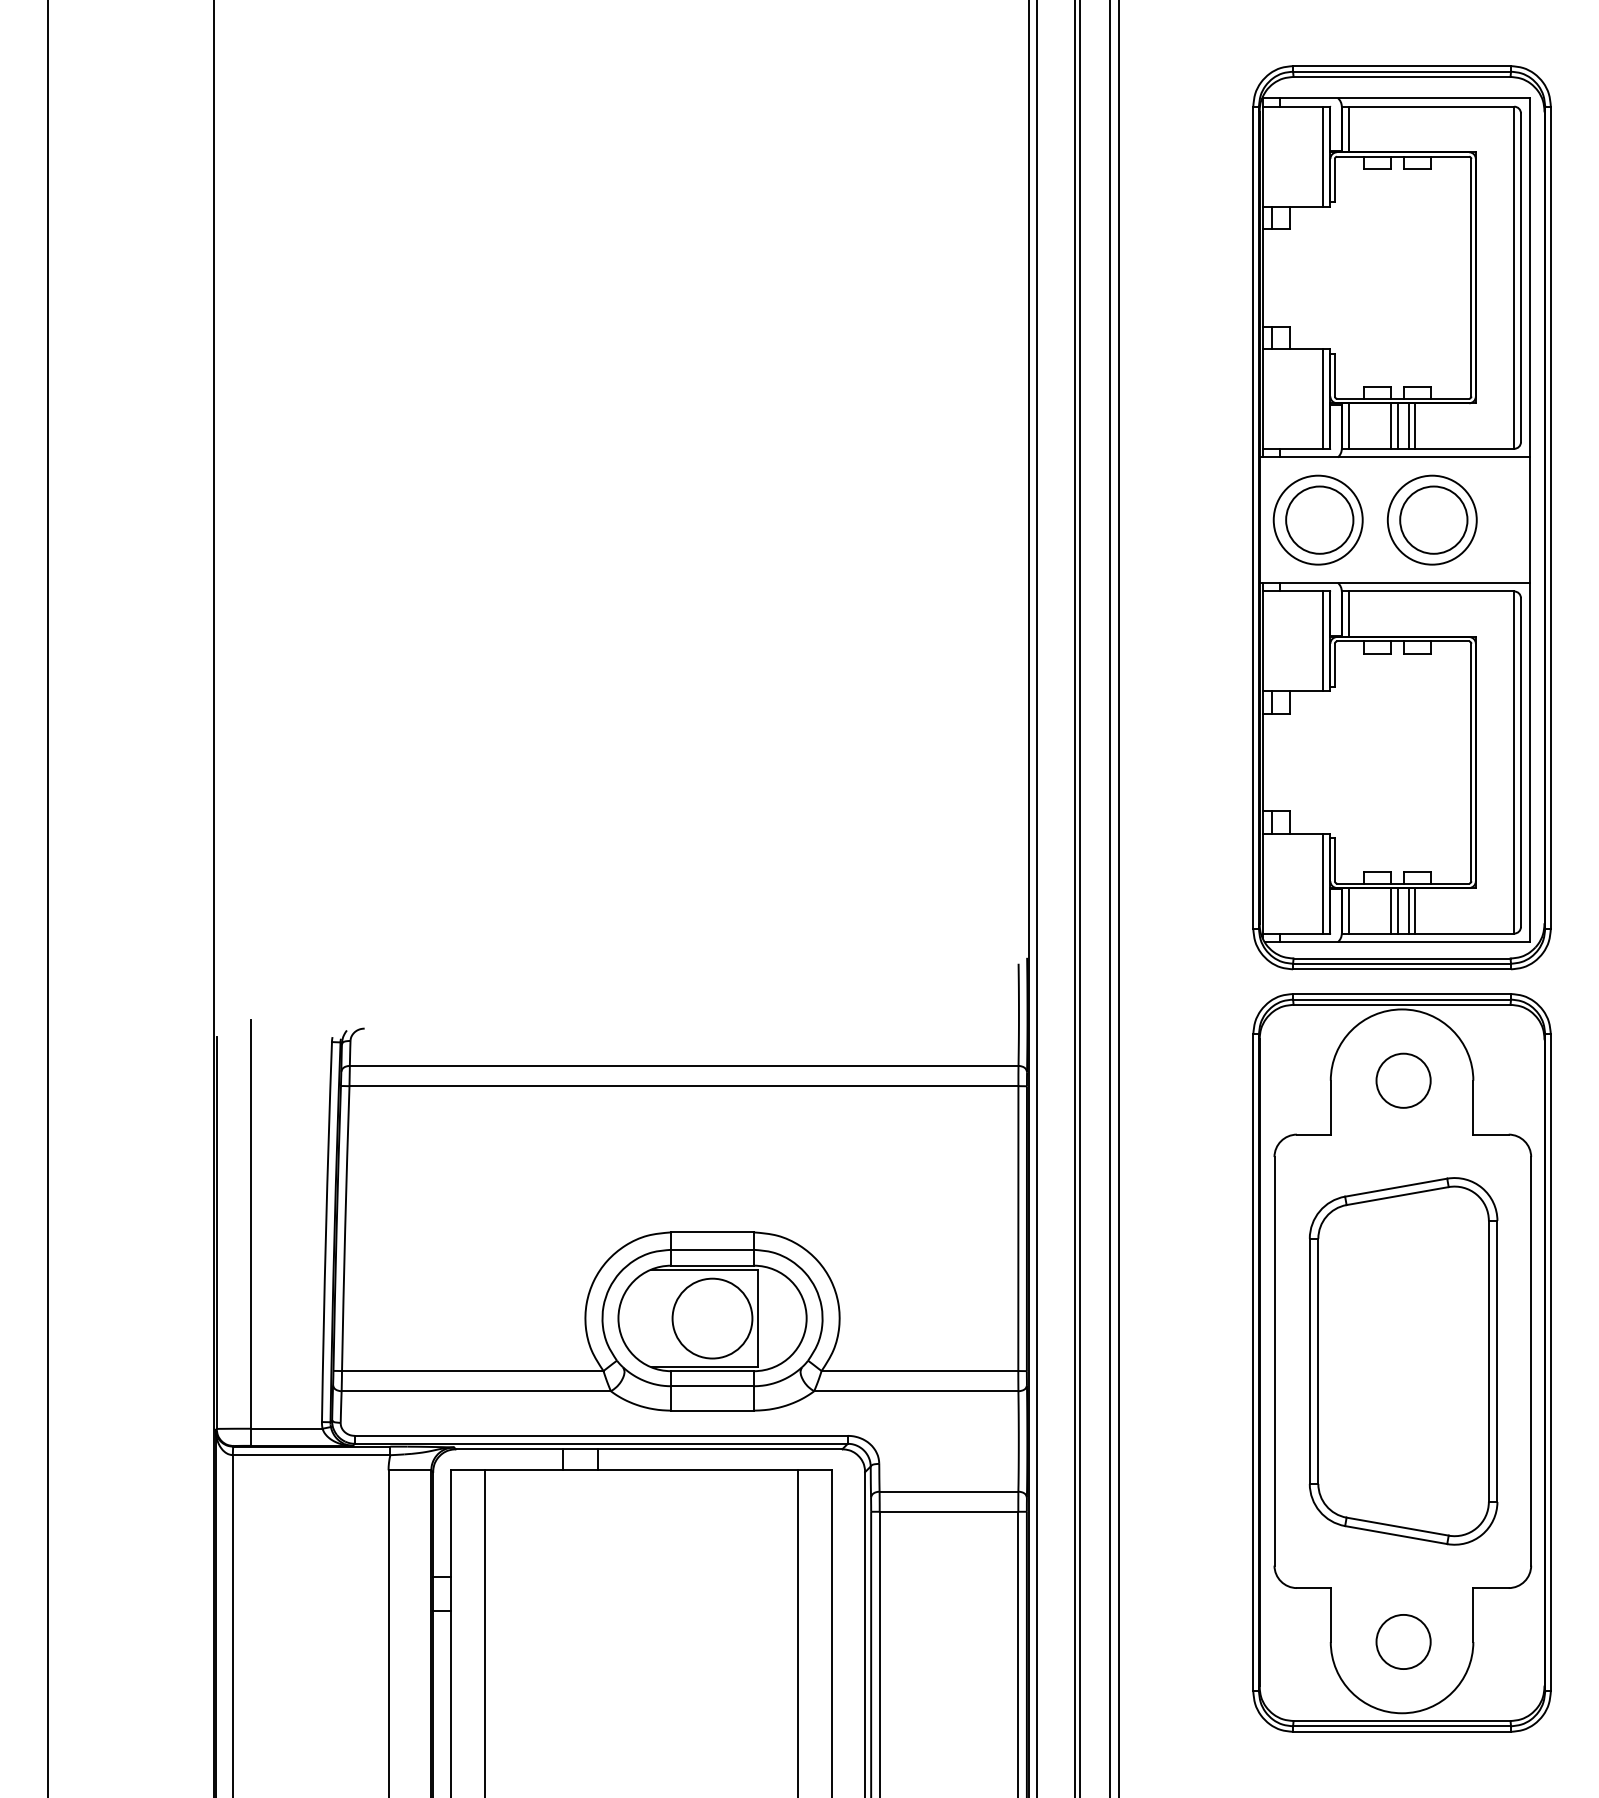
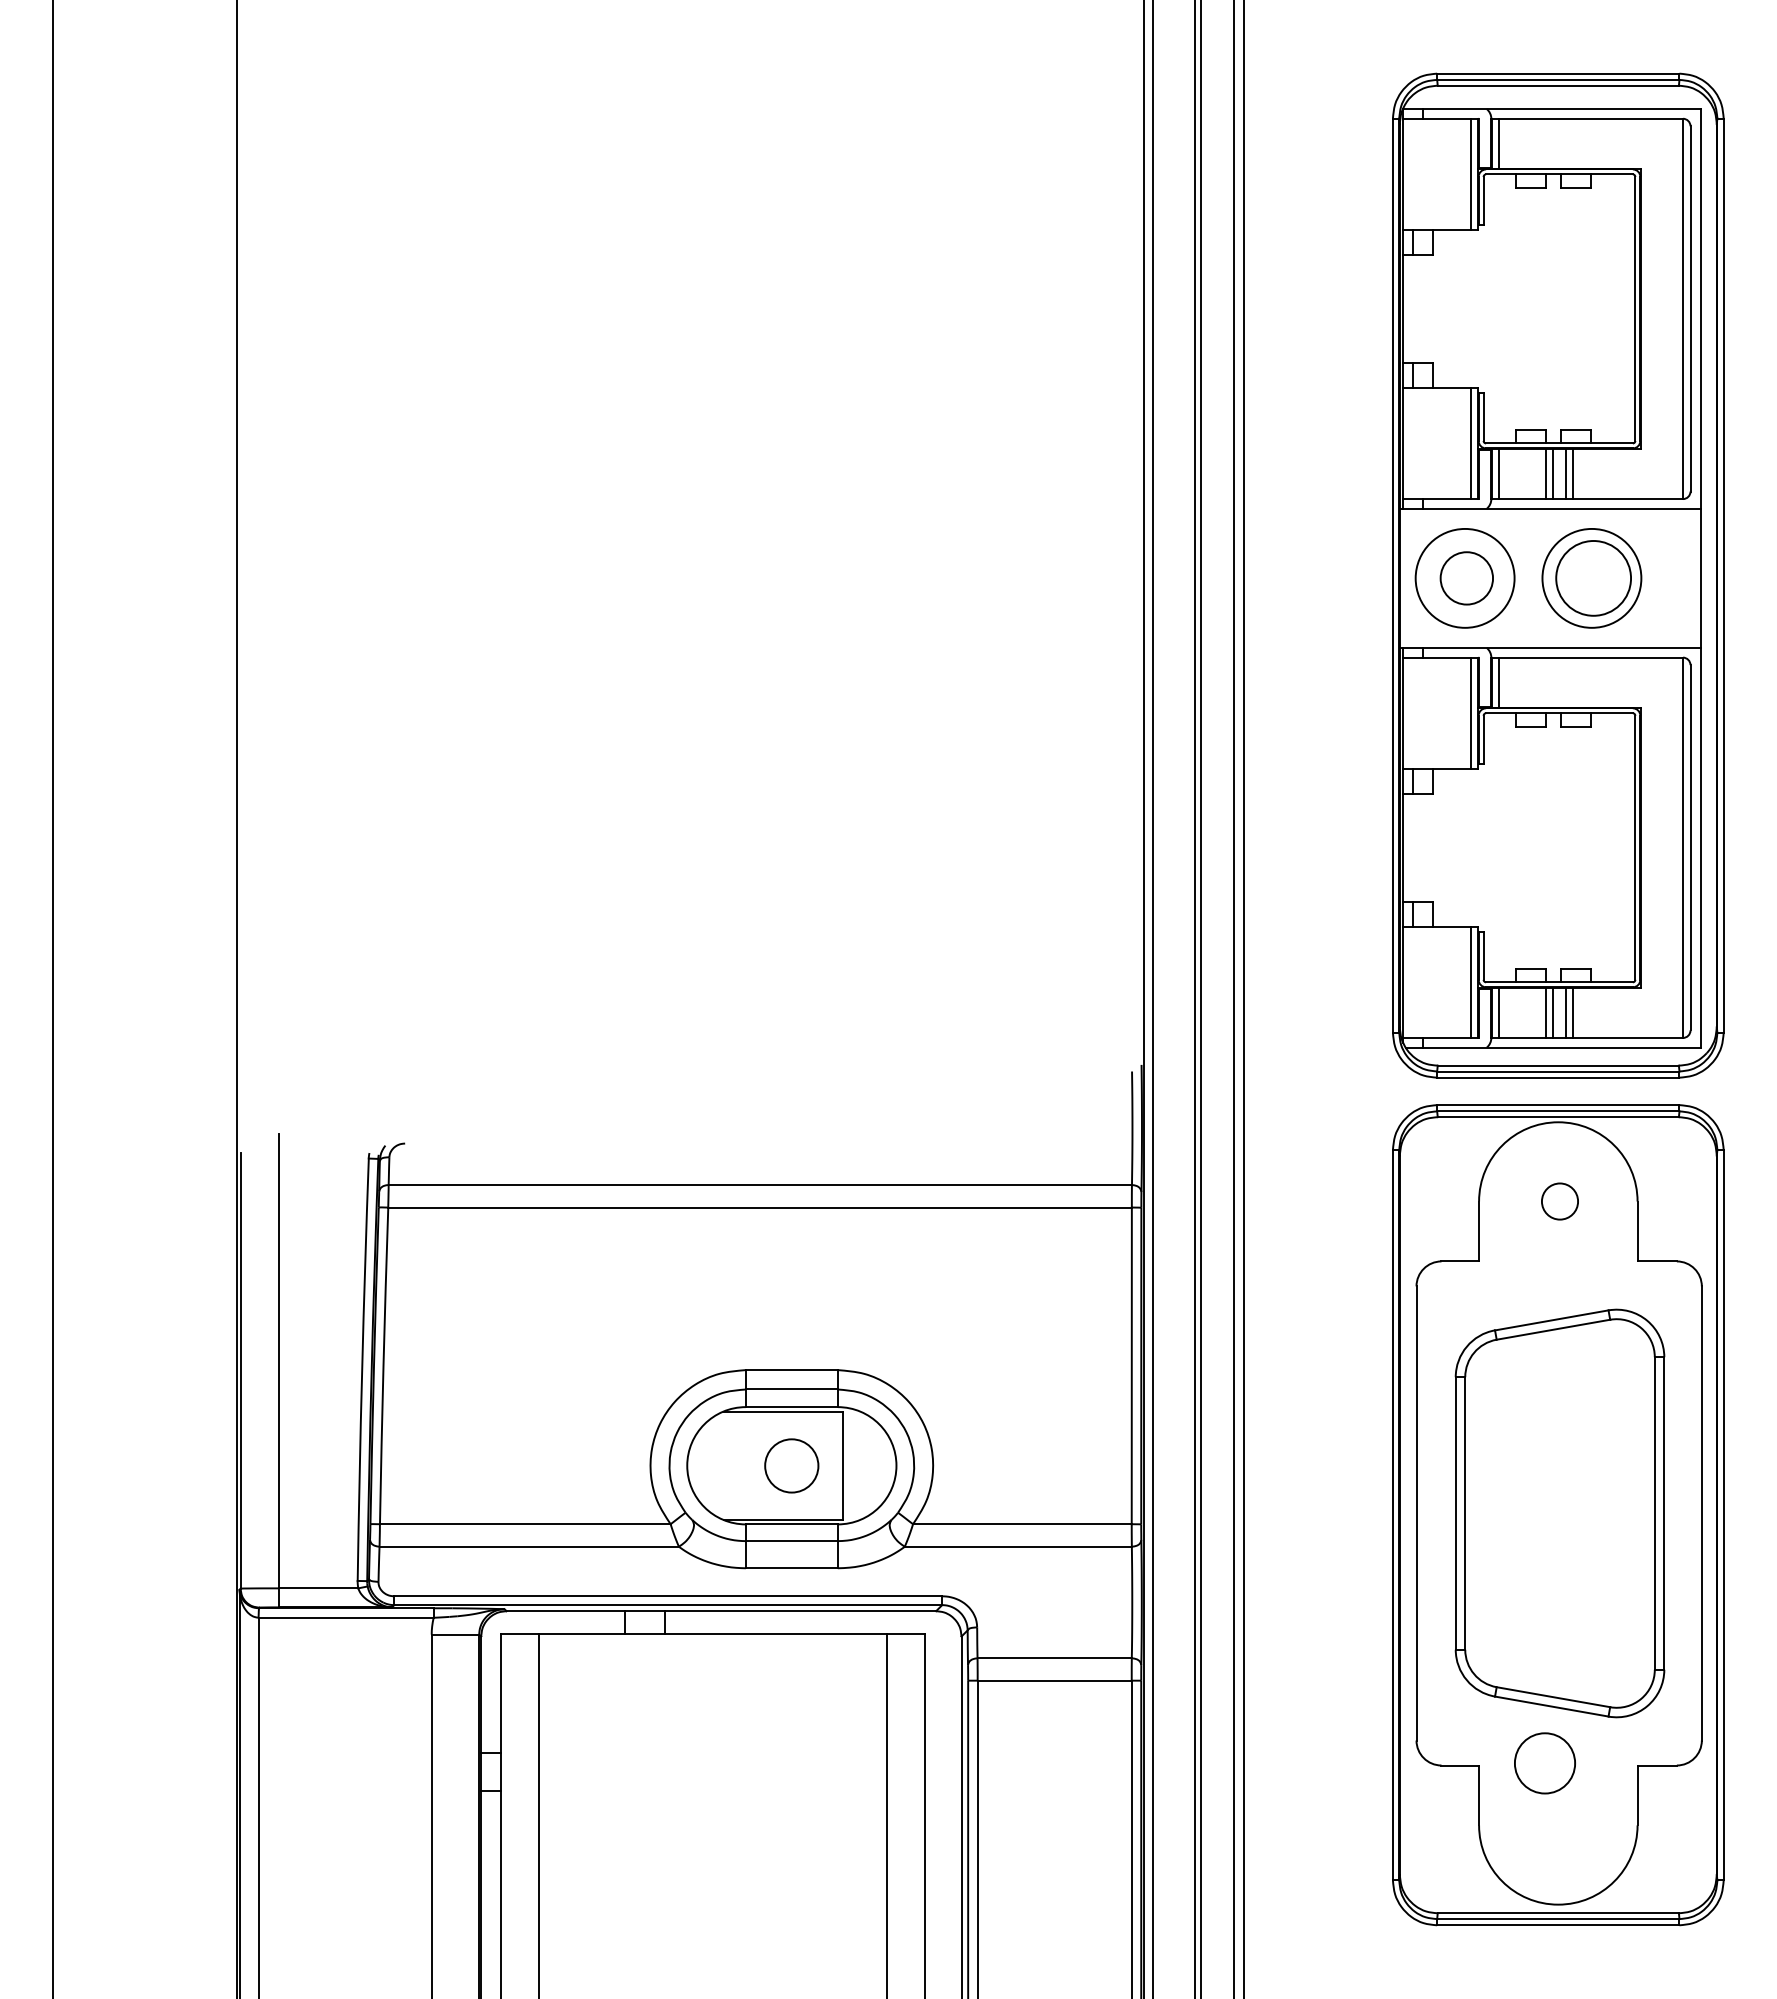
circle: (1319, 520) -> (1466, 578), size x0.7
circle: (1403, 1080) -> (1559, 1201), size x0.6
circle: (712, 1318) -> (791, 1465), size x0.6
circle: (1403, 1642) -> (1544, 1763), moved

